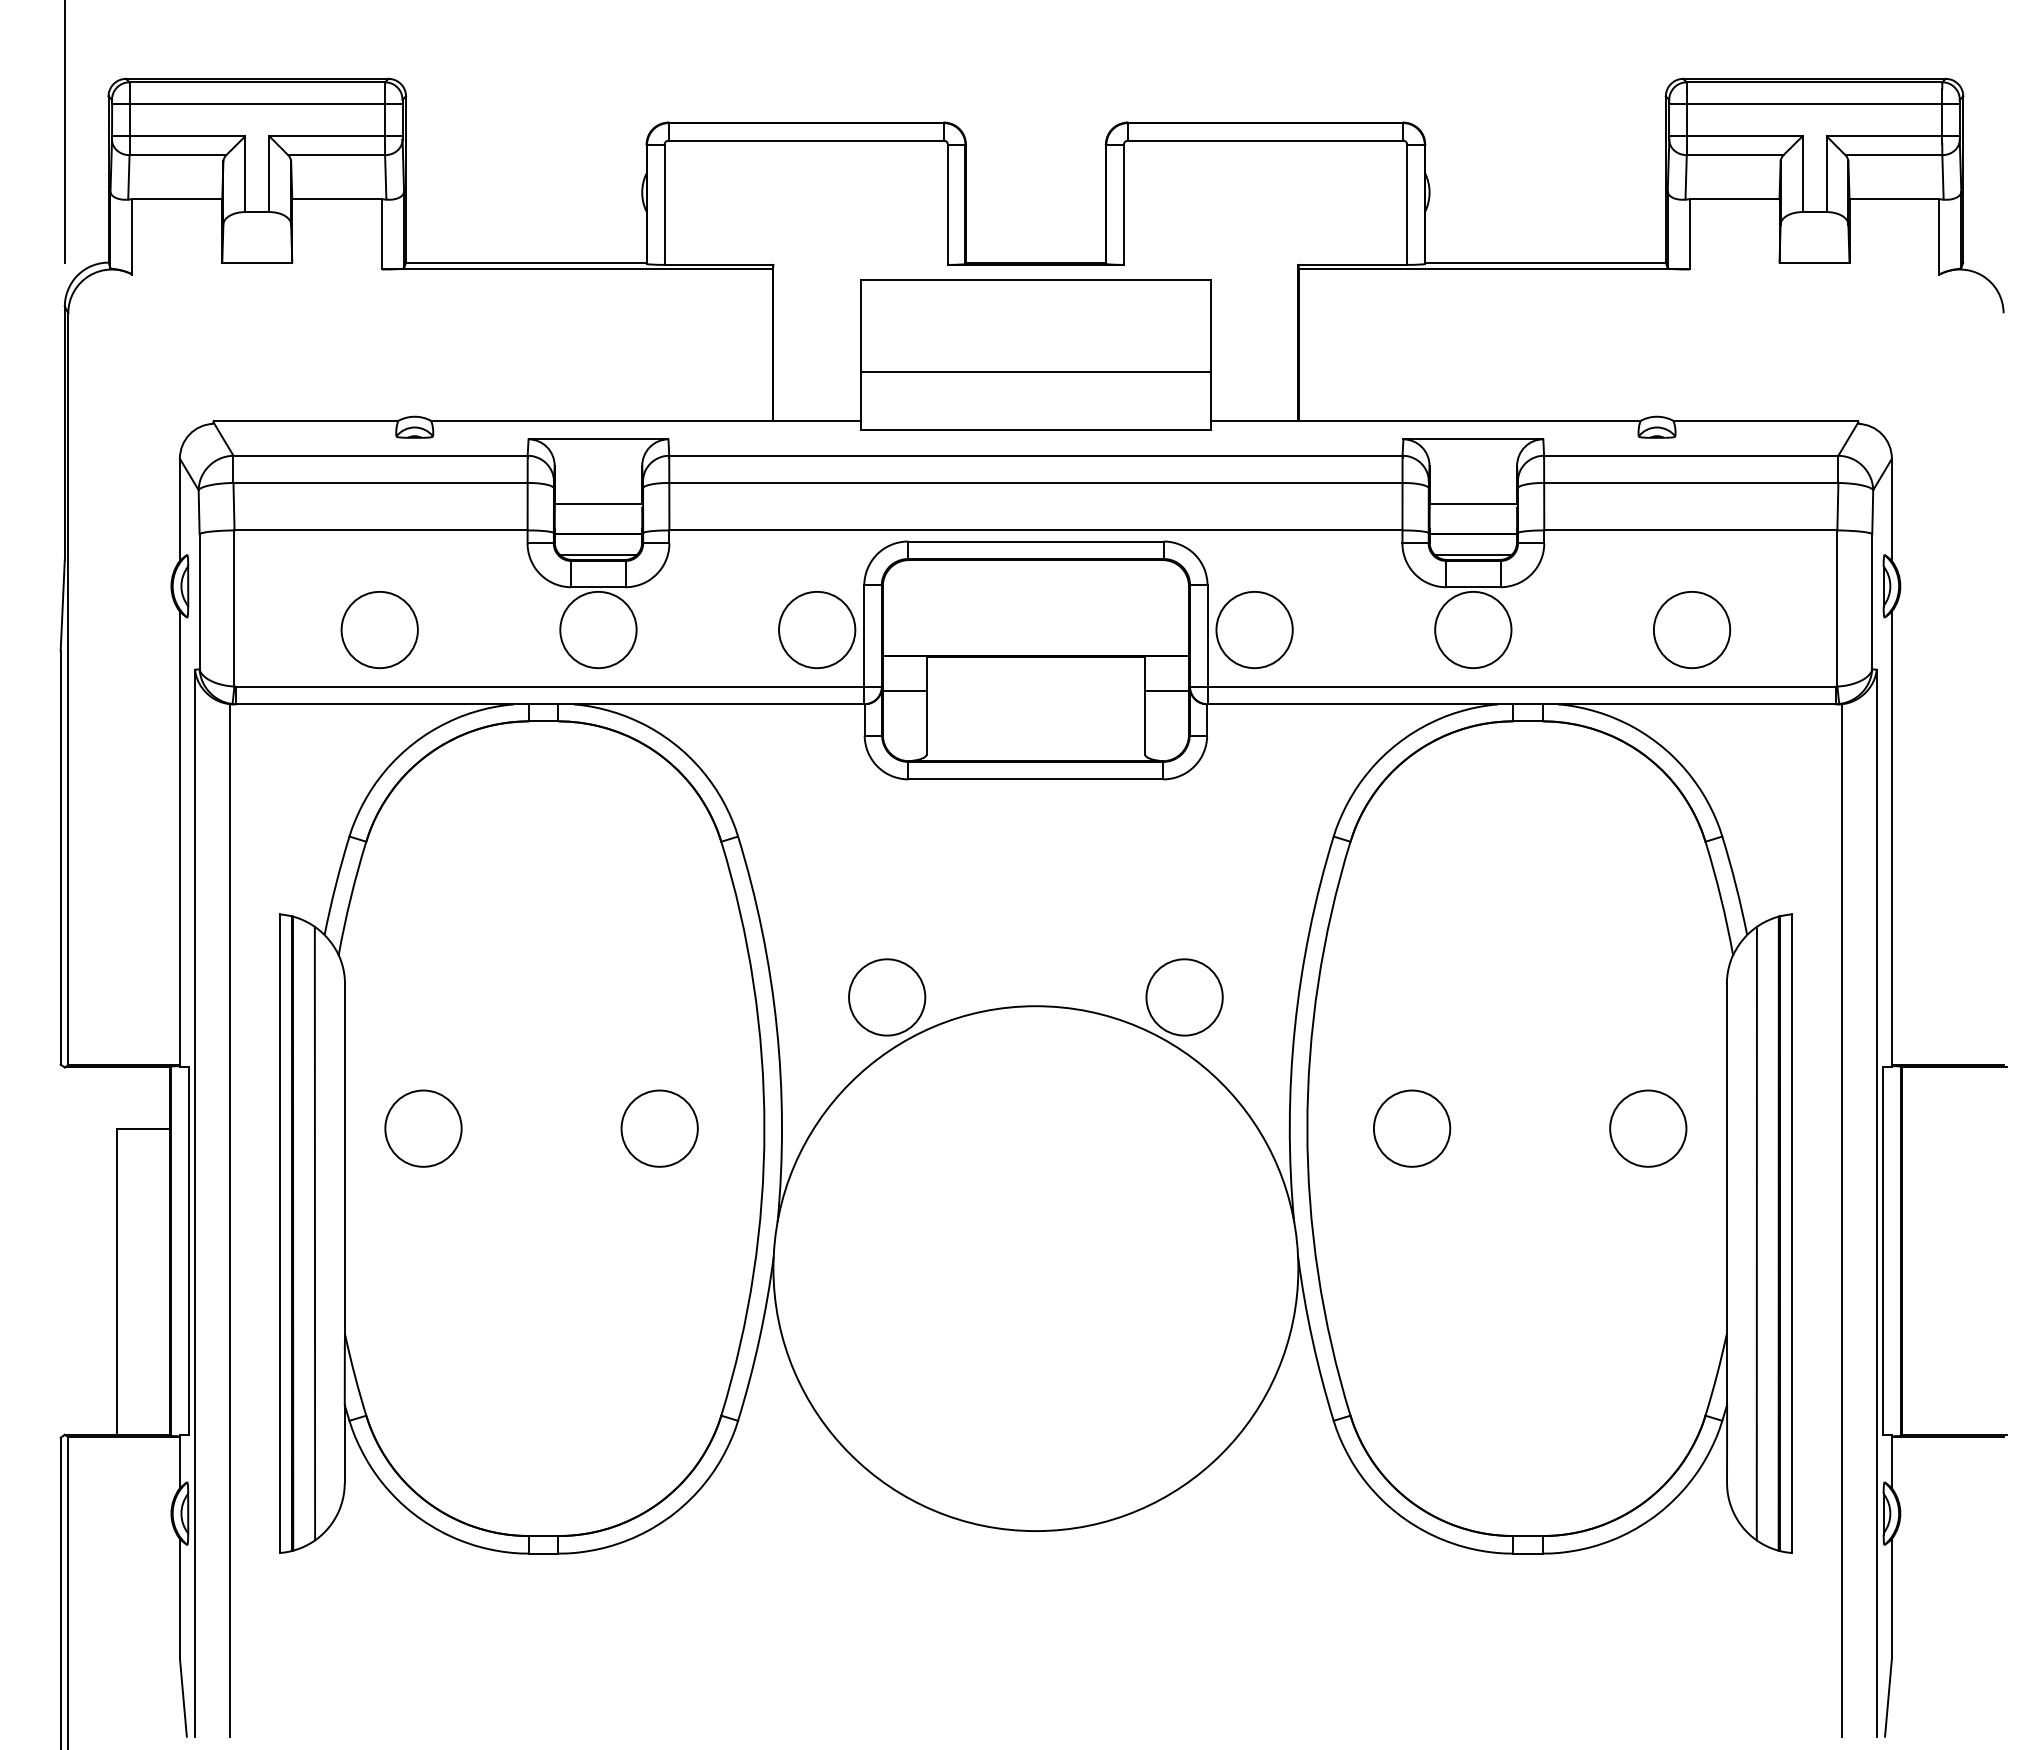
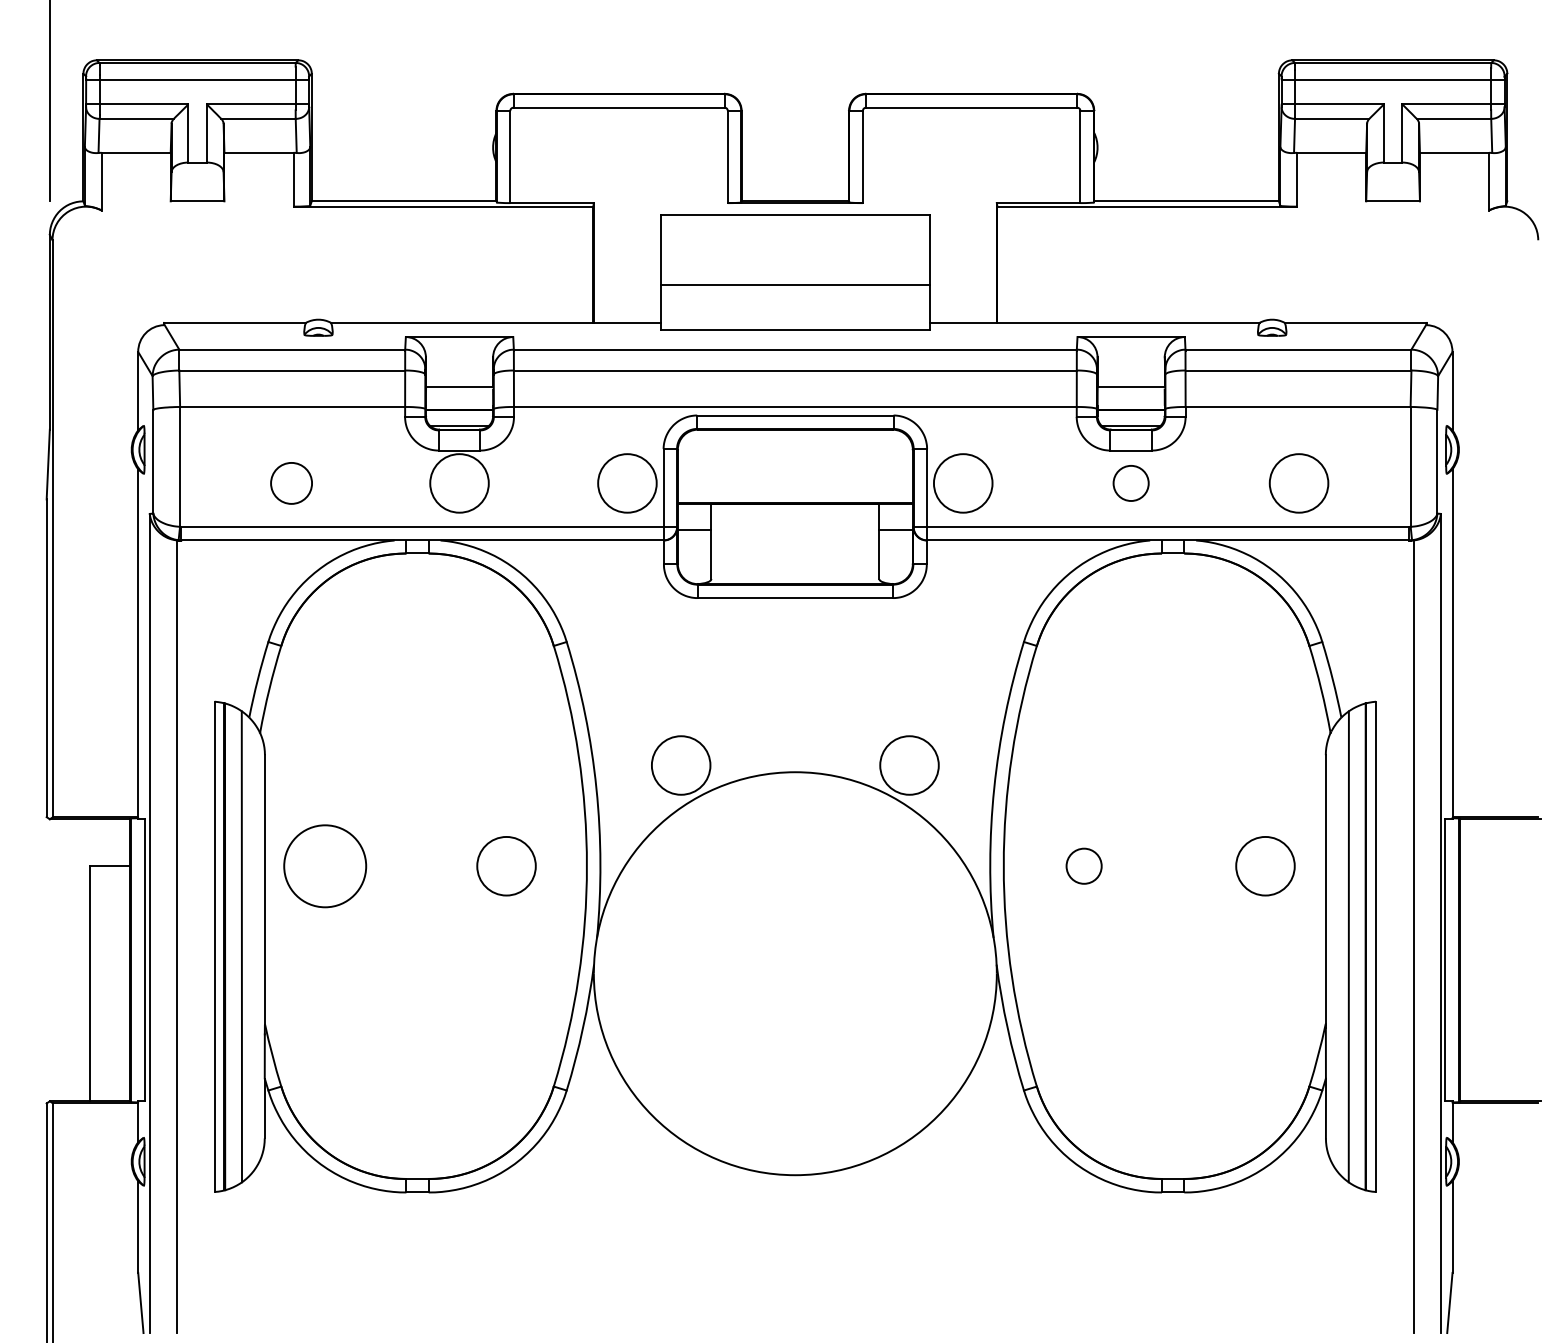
circle: (379, 629) -> (291, 483), size x0.7
circle: (1473, 629) -> (1131, 483), size x0.6
circle: (423, 1128) -> (325, 866), size x1.4
circle: (1411, 1128) -> (1083, 866), size x0.6

